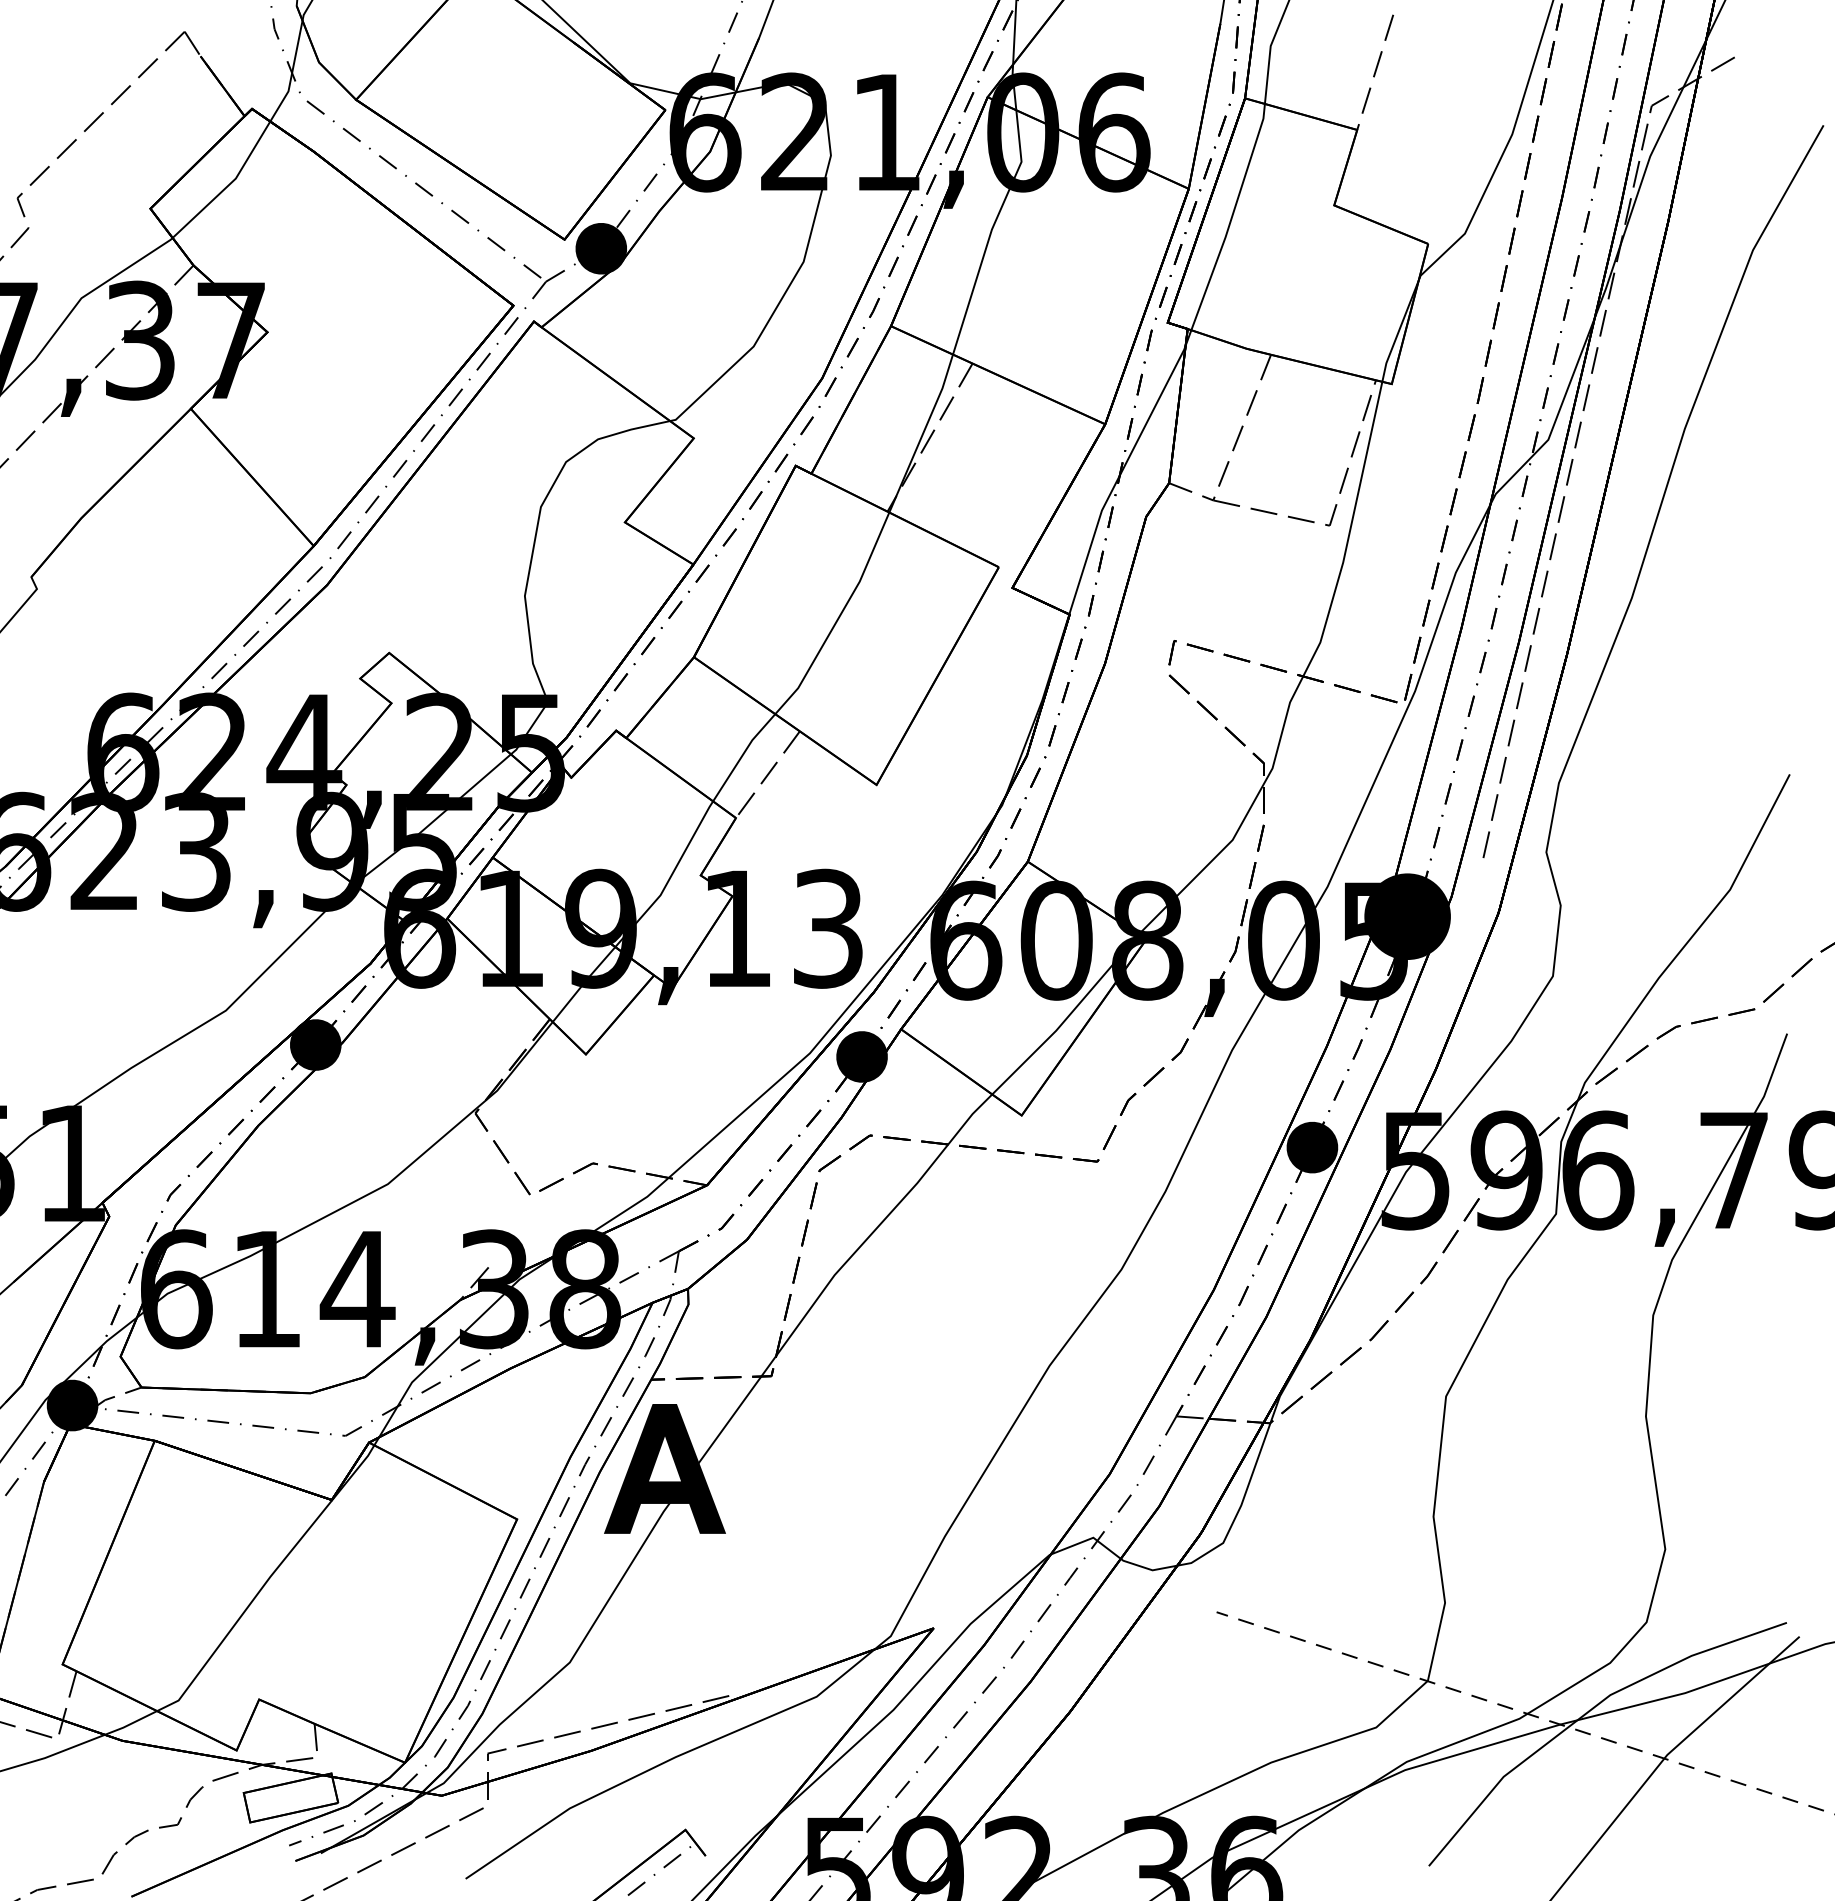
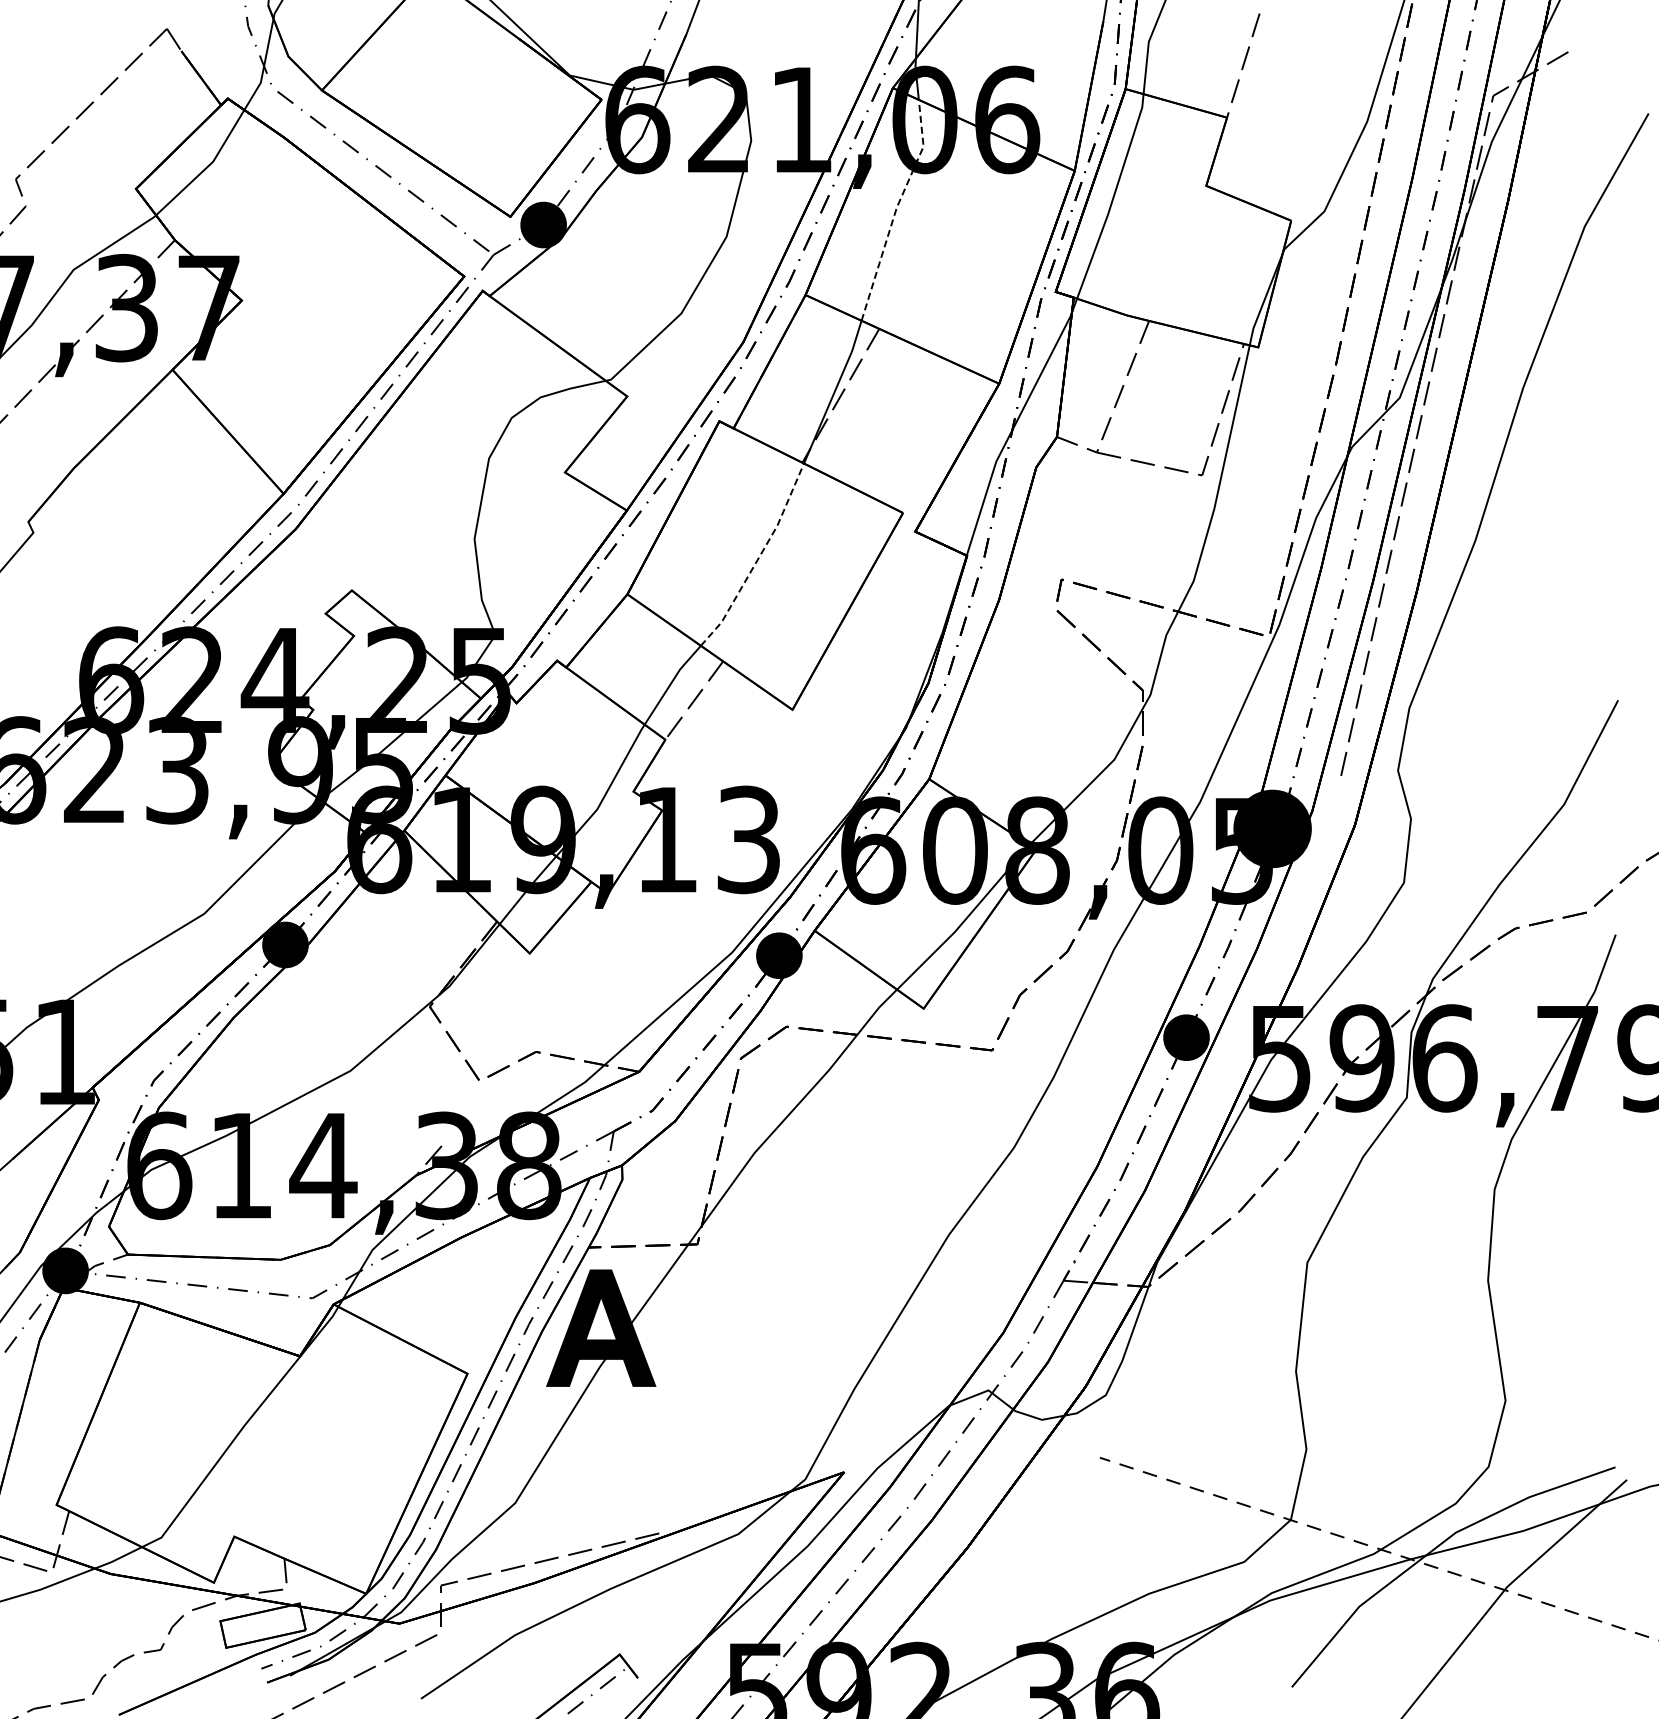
line: (991, 230) -> (896, 208), solid -> dashed
line: (838, 617) -> (758, 558), solid -> dashed

